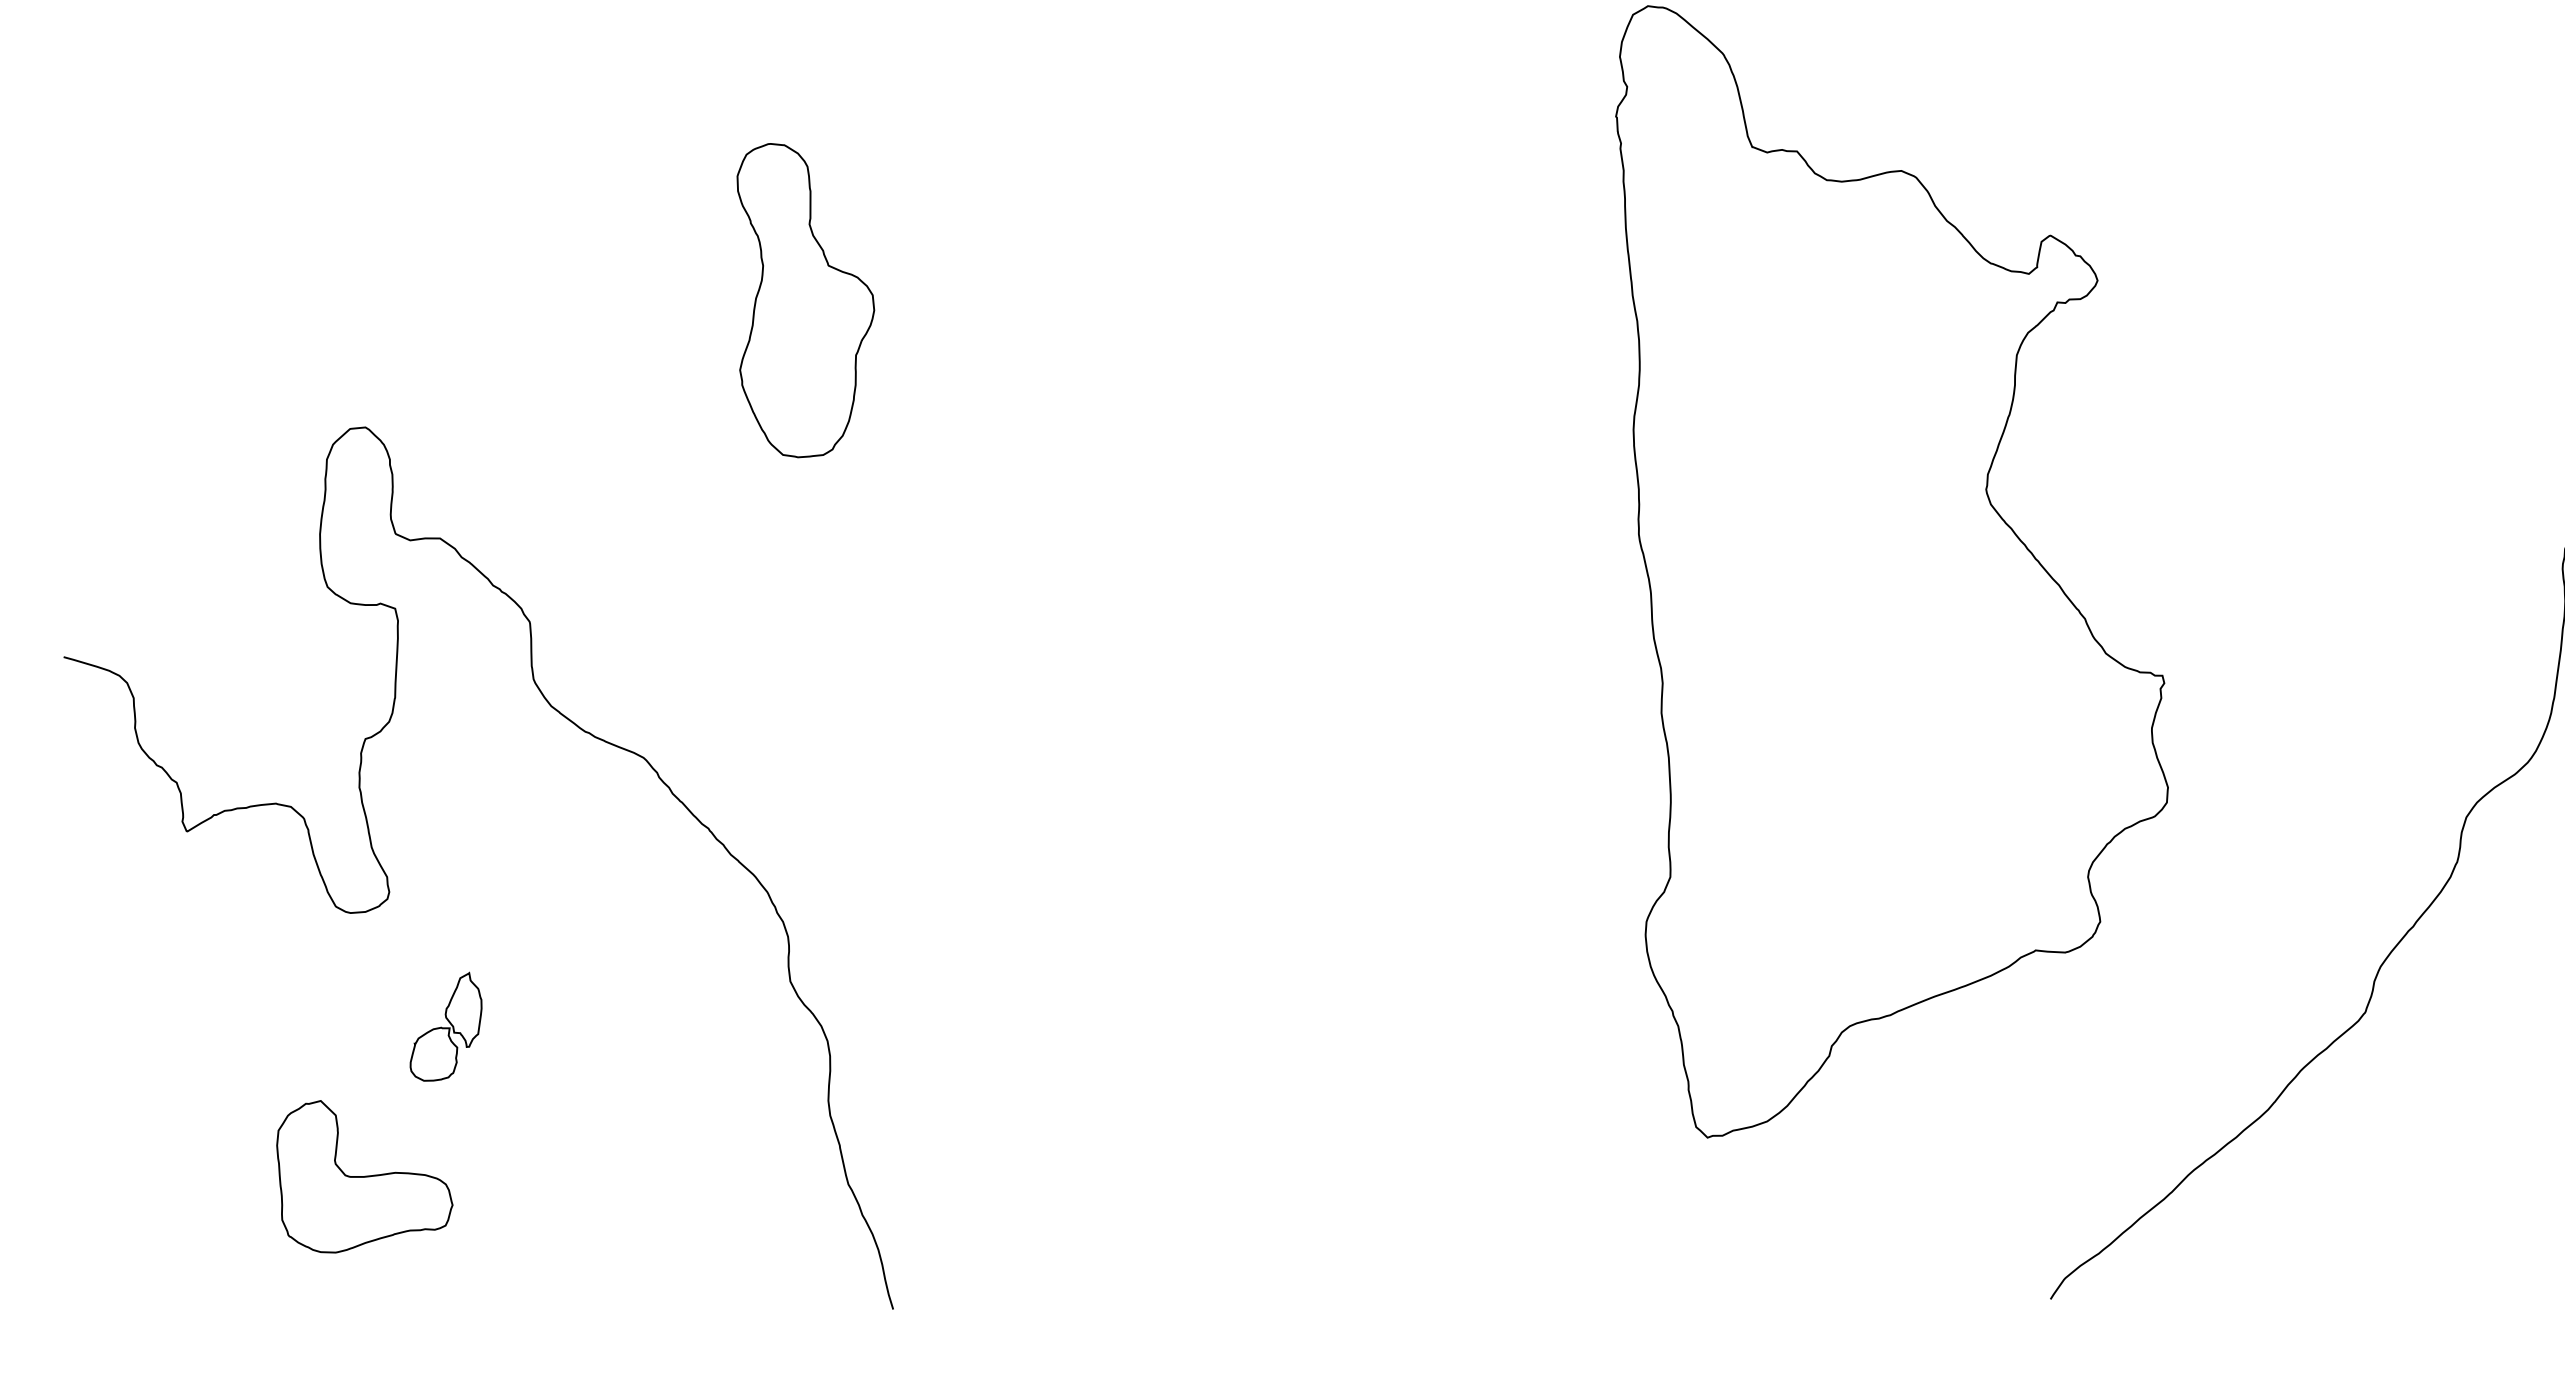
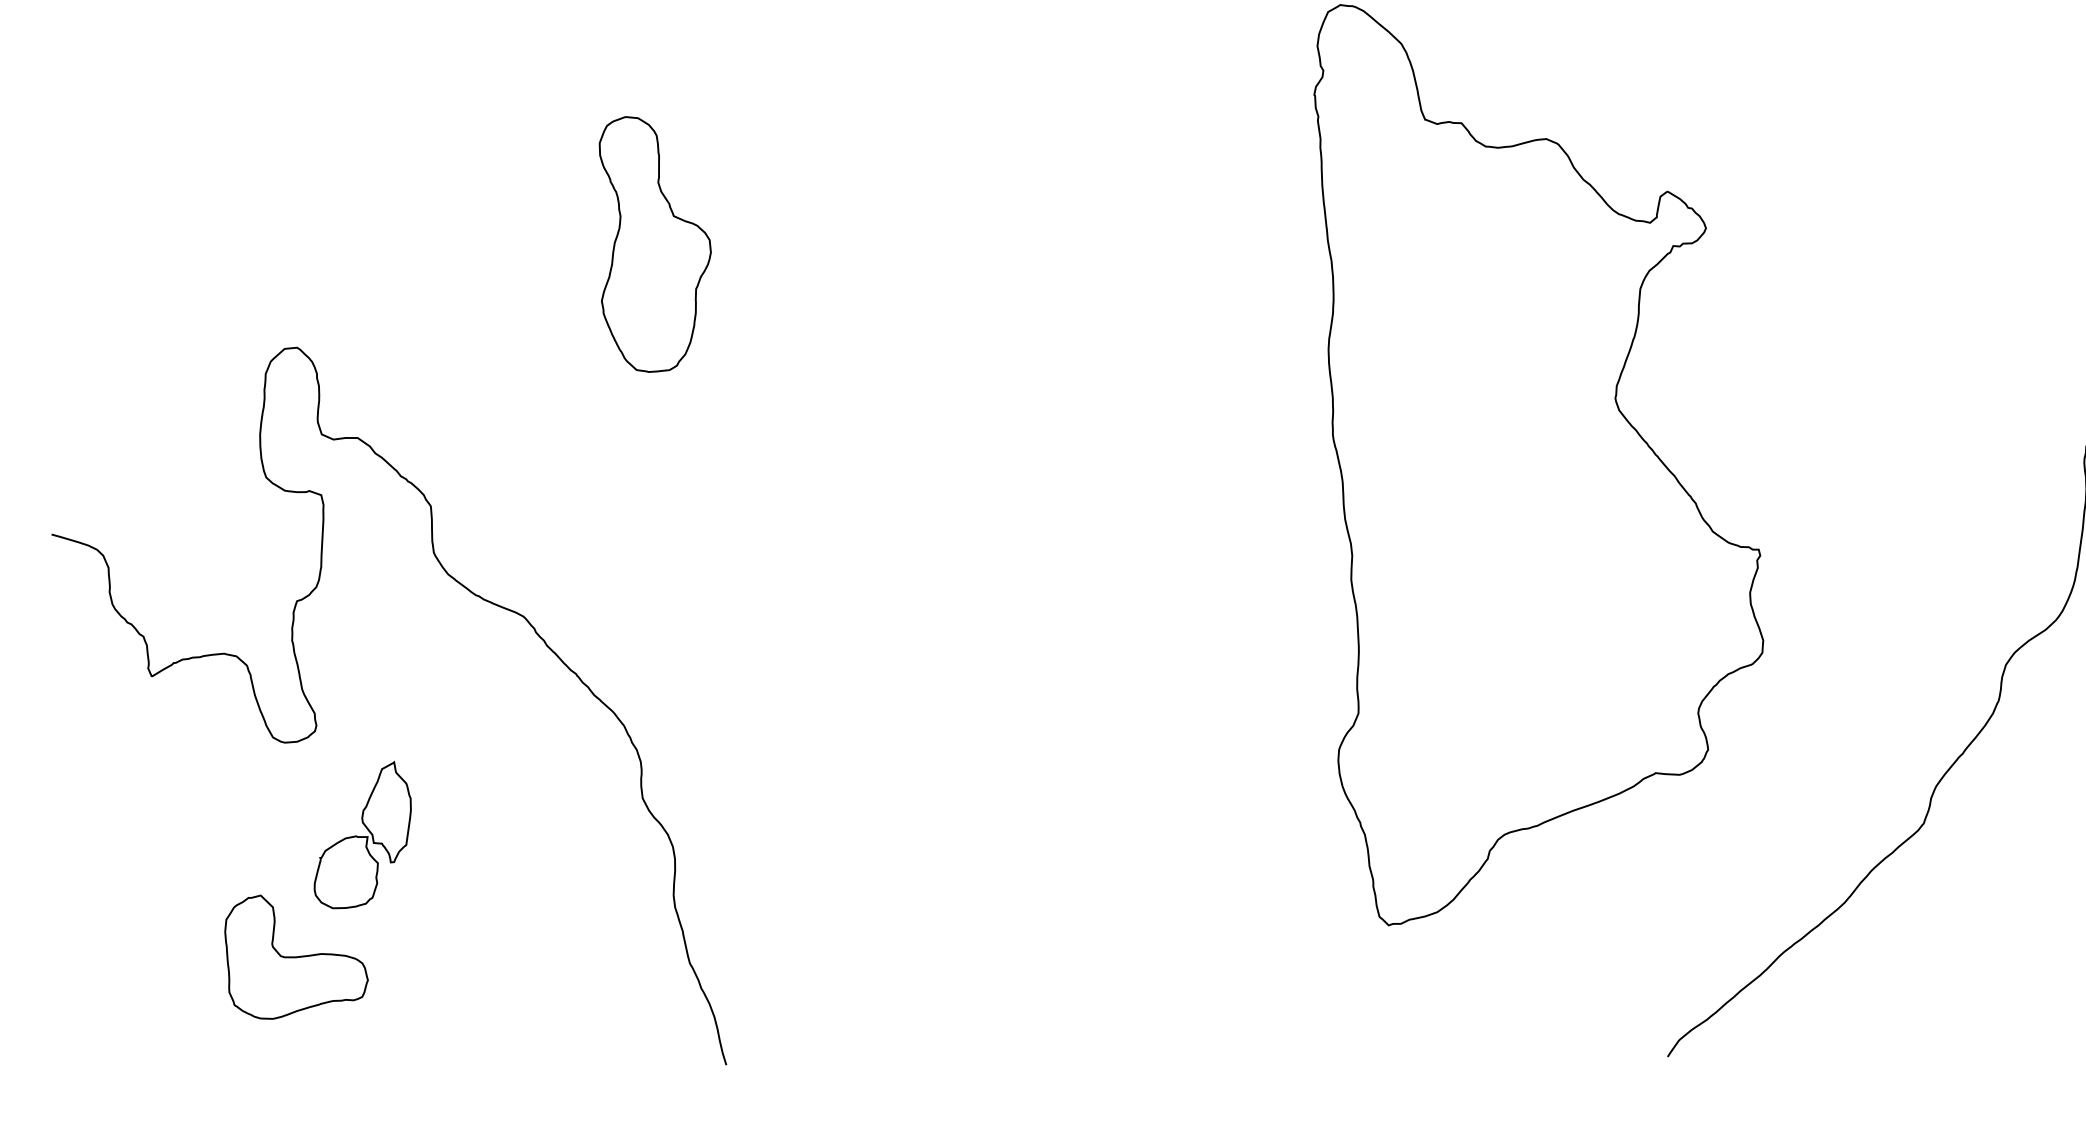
part: (445, 1027) -> (362, 835), size x1.67

